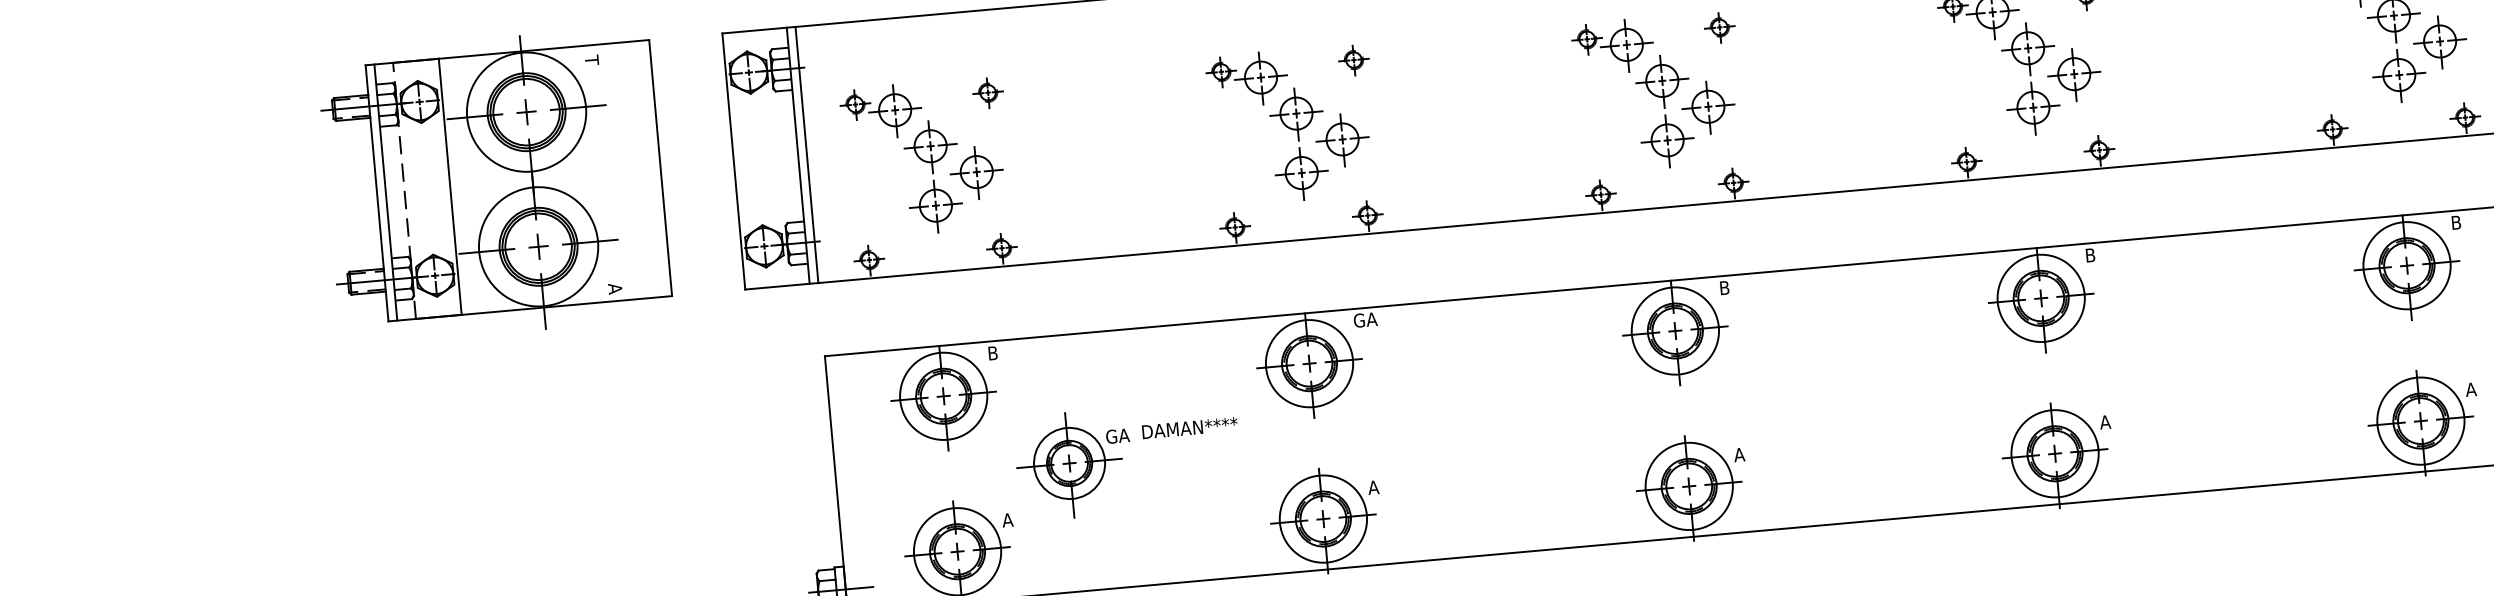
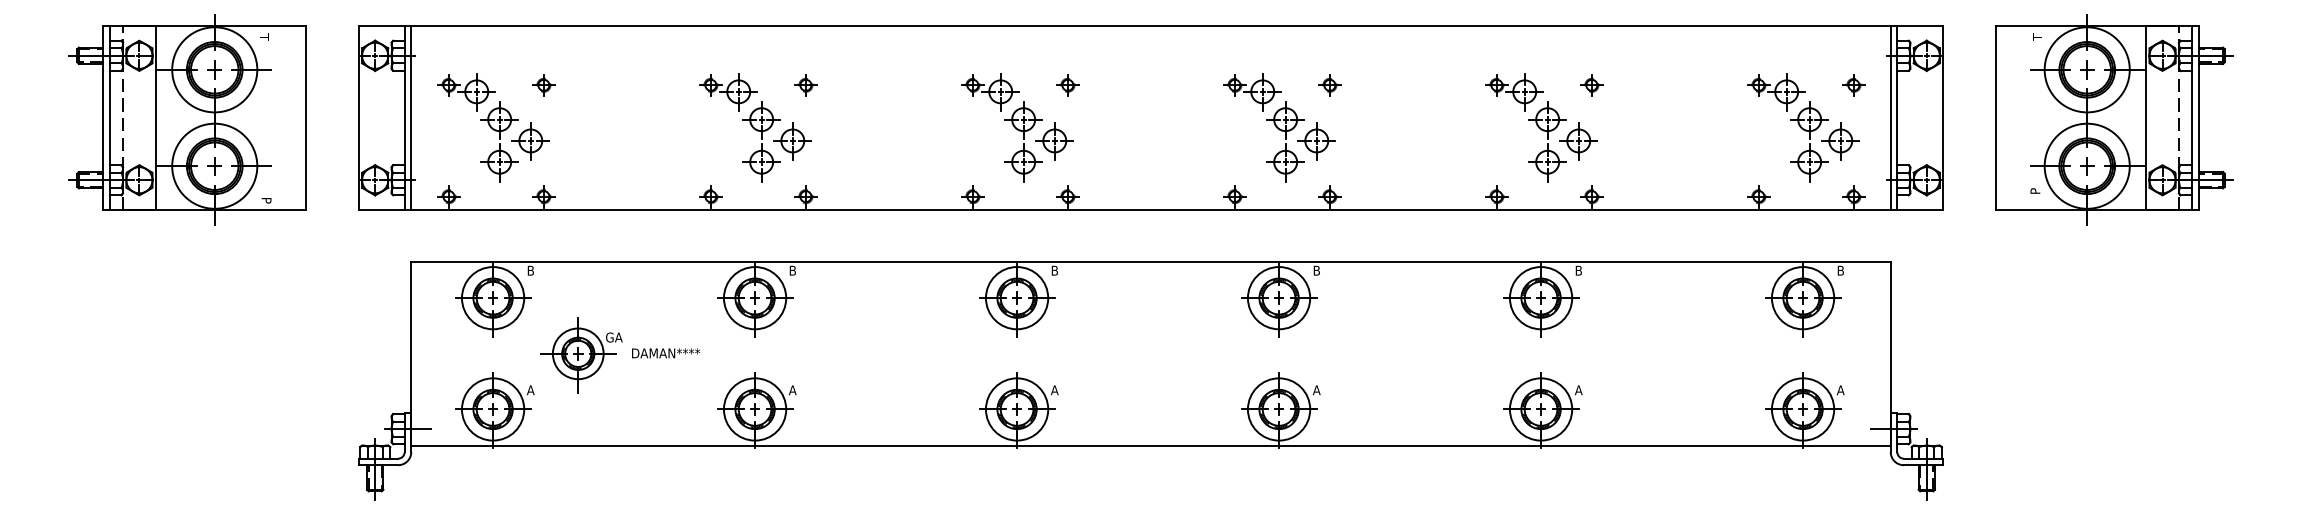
text: (615, 288) -> (266, 200), A -> P
text: (1365, 319) -> (797, 270), GA -> B
text: (1190, 428) -> (666, 353), moved

